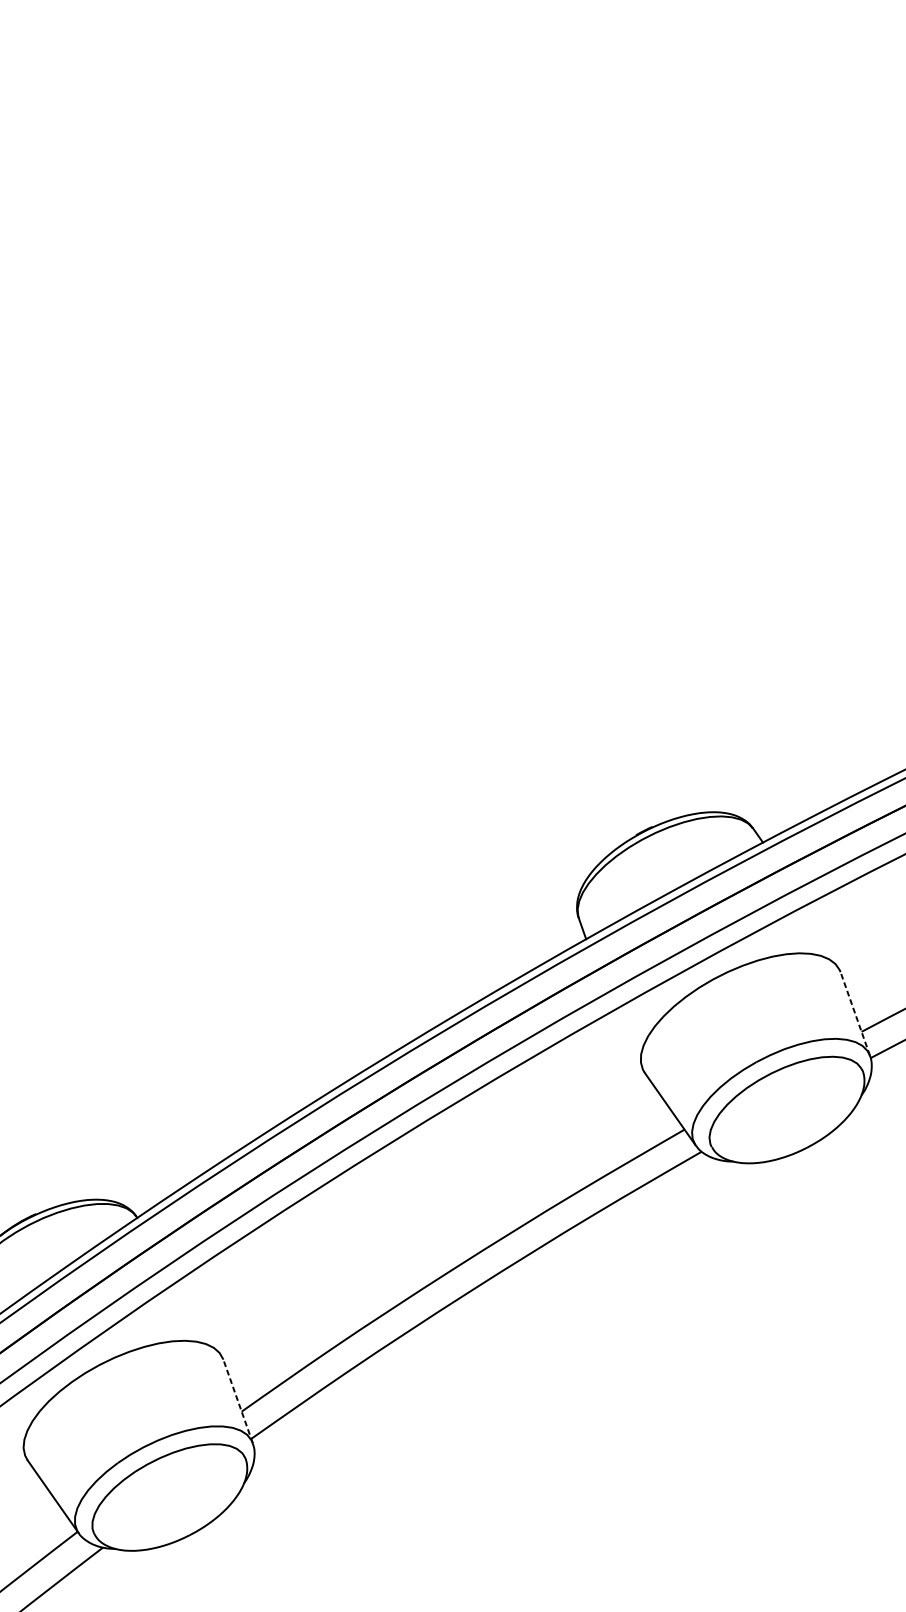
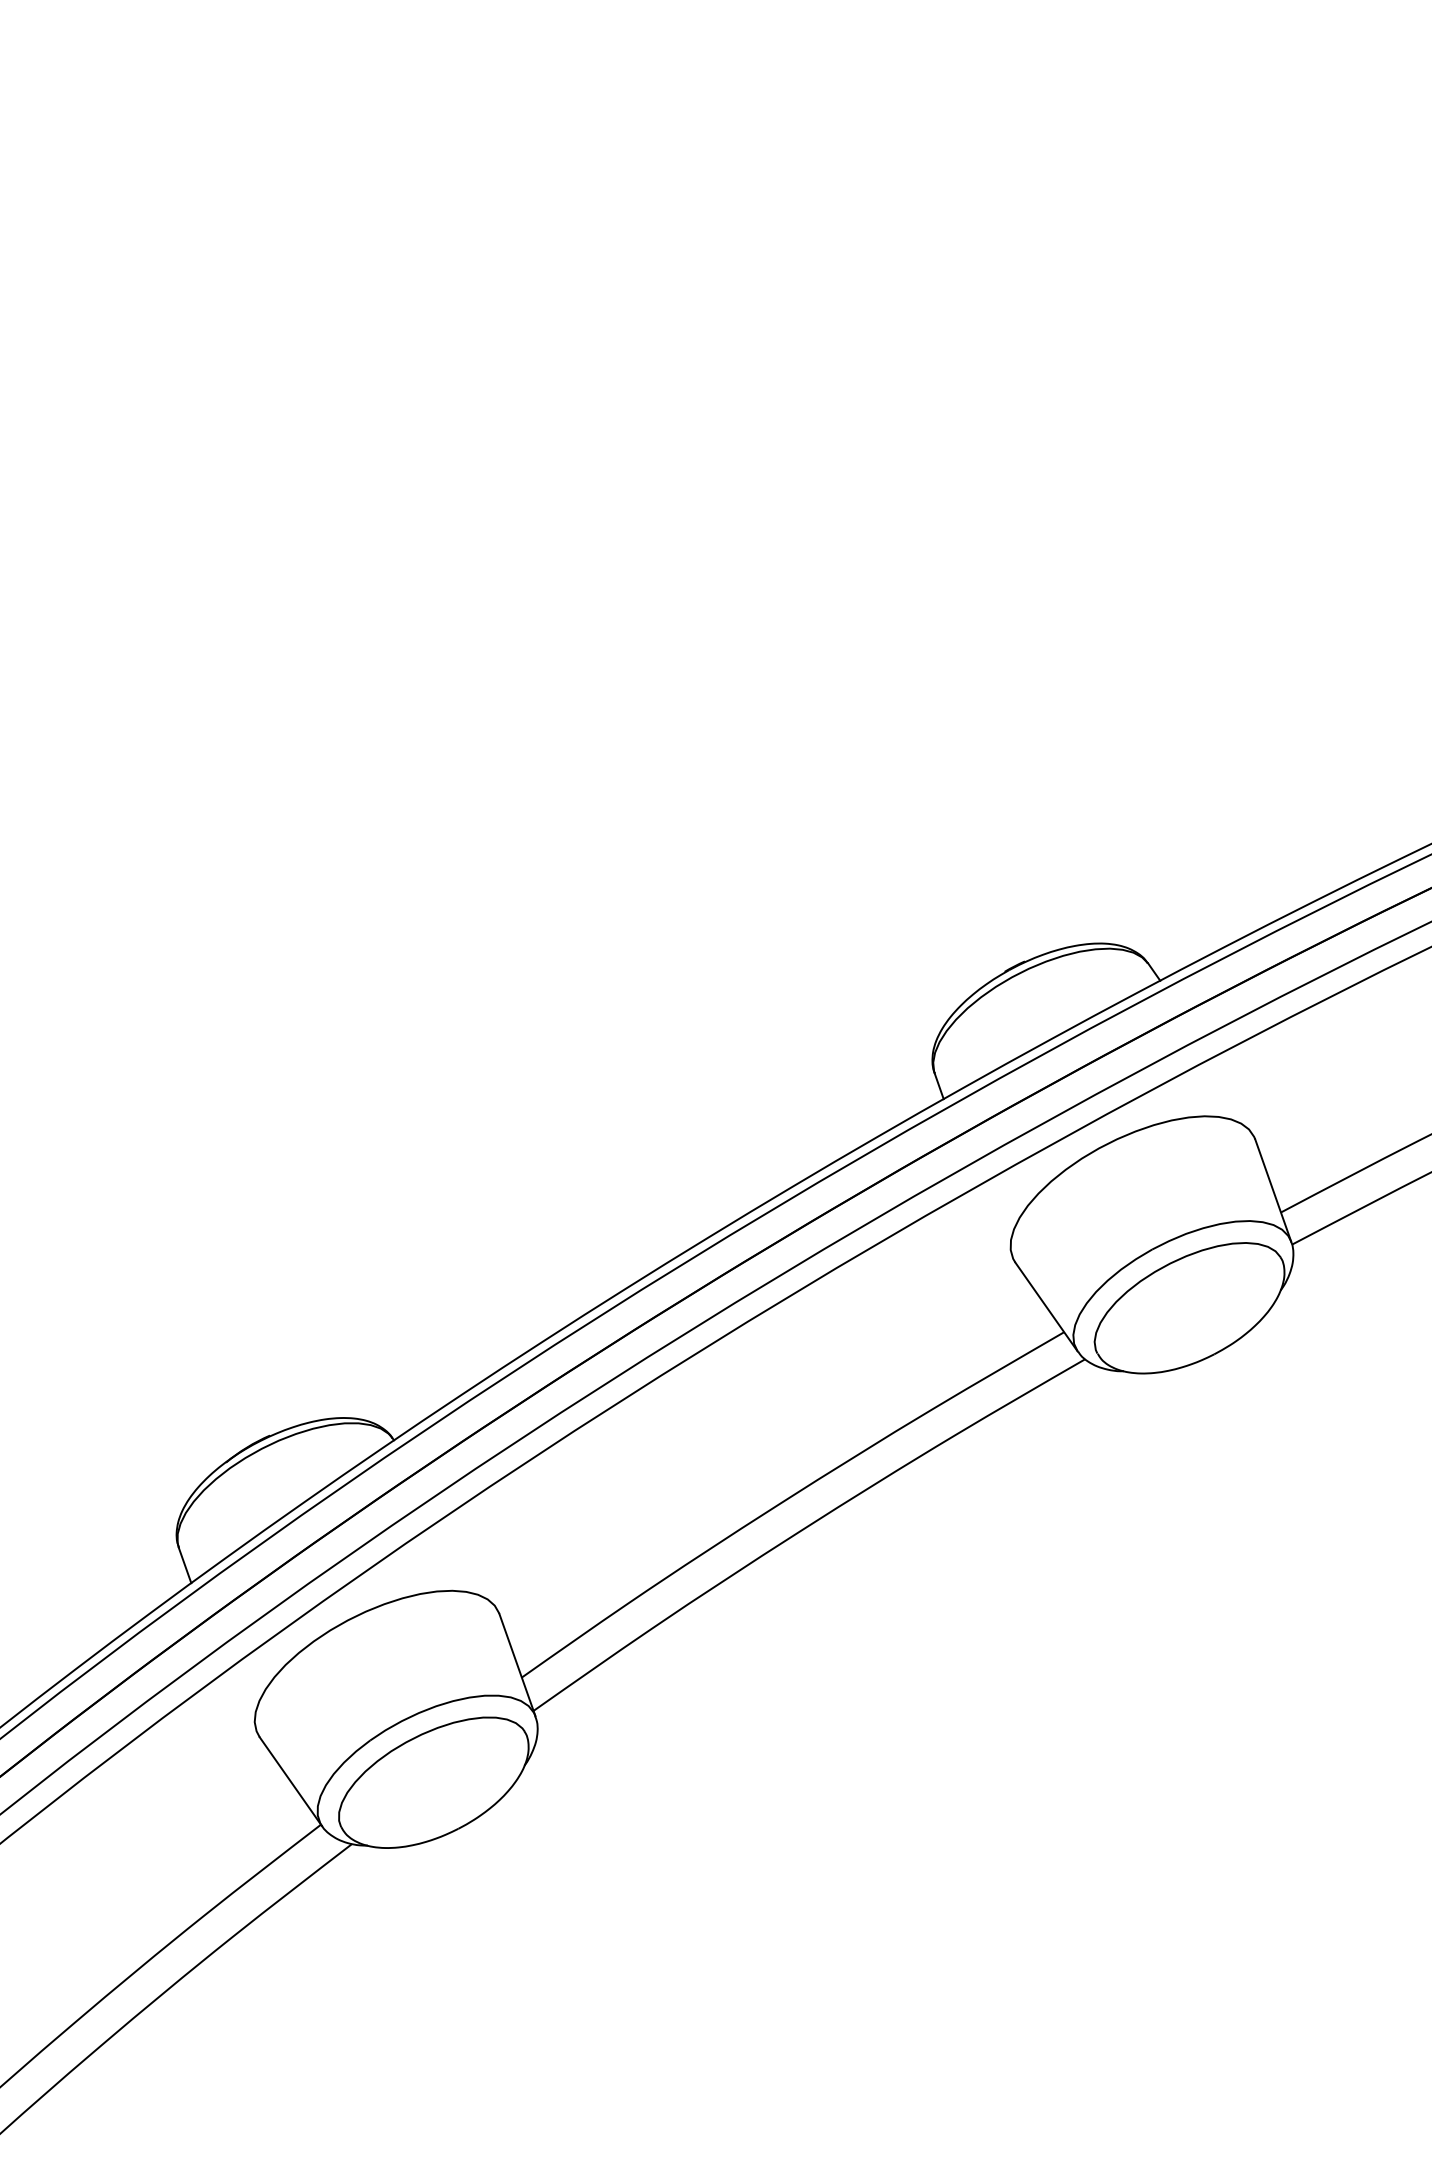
line: (855, 1013) -> (1273, 1190), dashed -> solid
line: (238, 1400) -> (517, 1664), dashed -> solid

